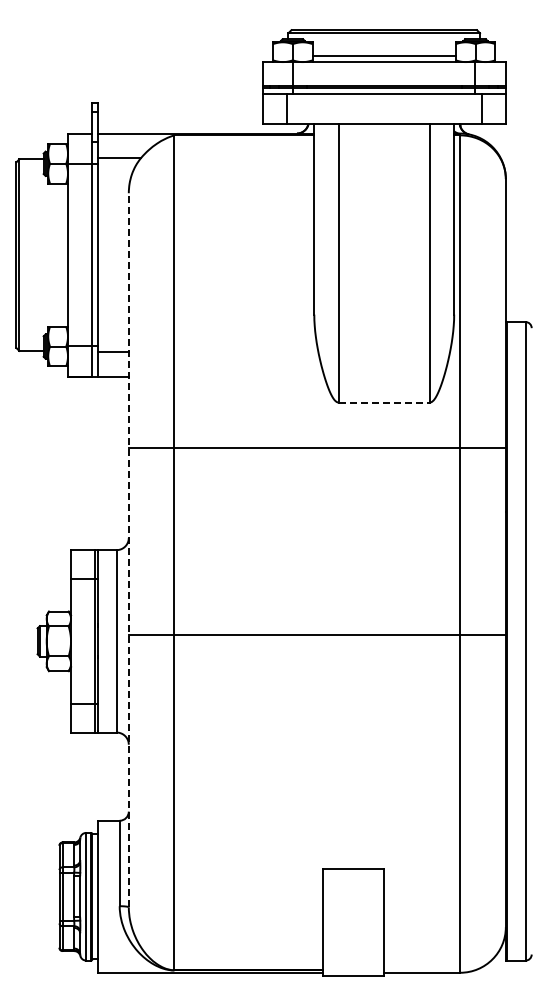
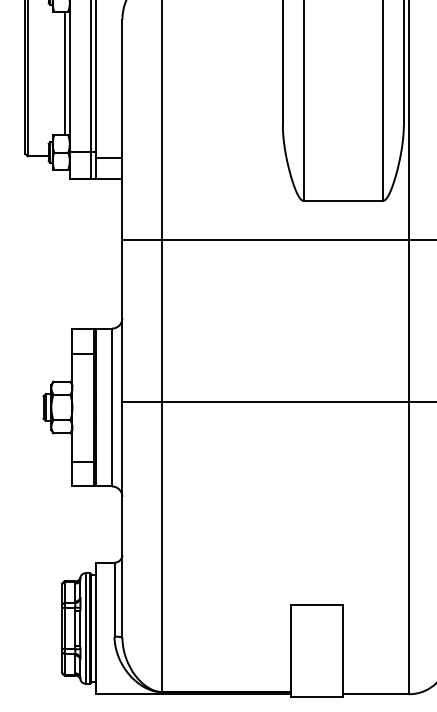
line: (61, 254) -> (64, 72), added
line: (384, 402) -> (343, 200), dashed -> solid
line: (128, 549) -> (122, 328), dashed -> solid

